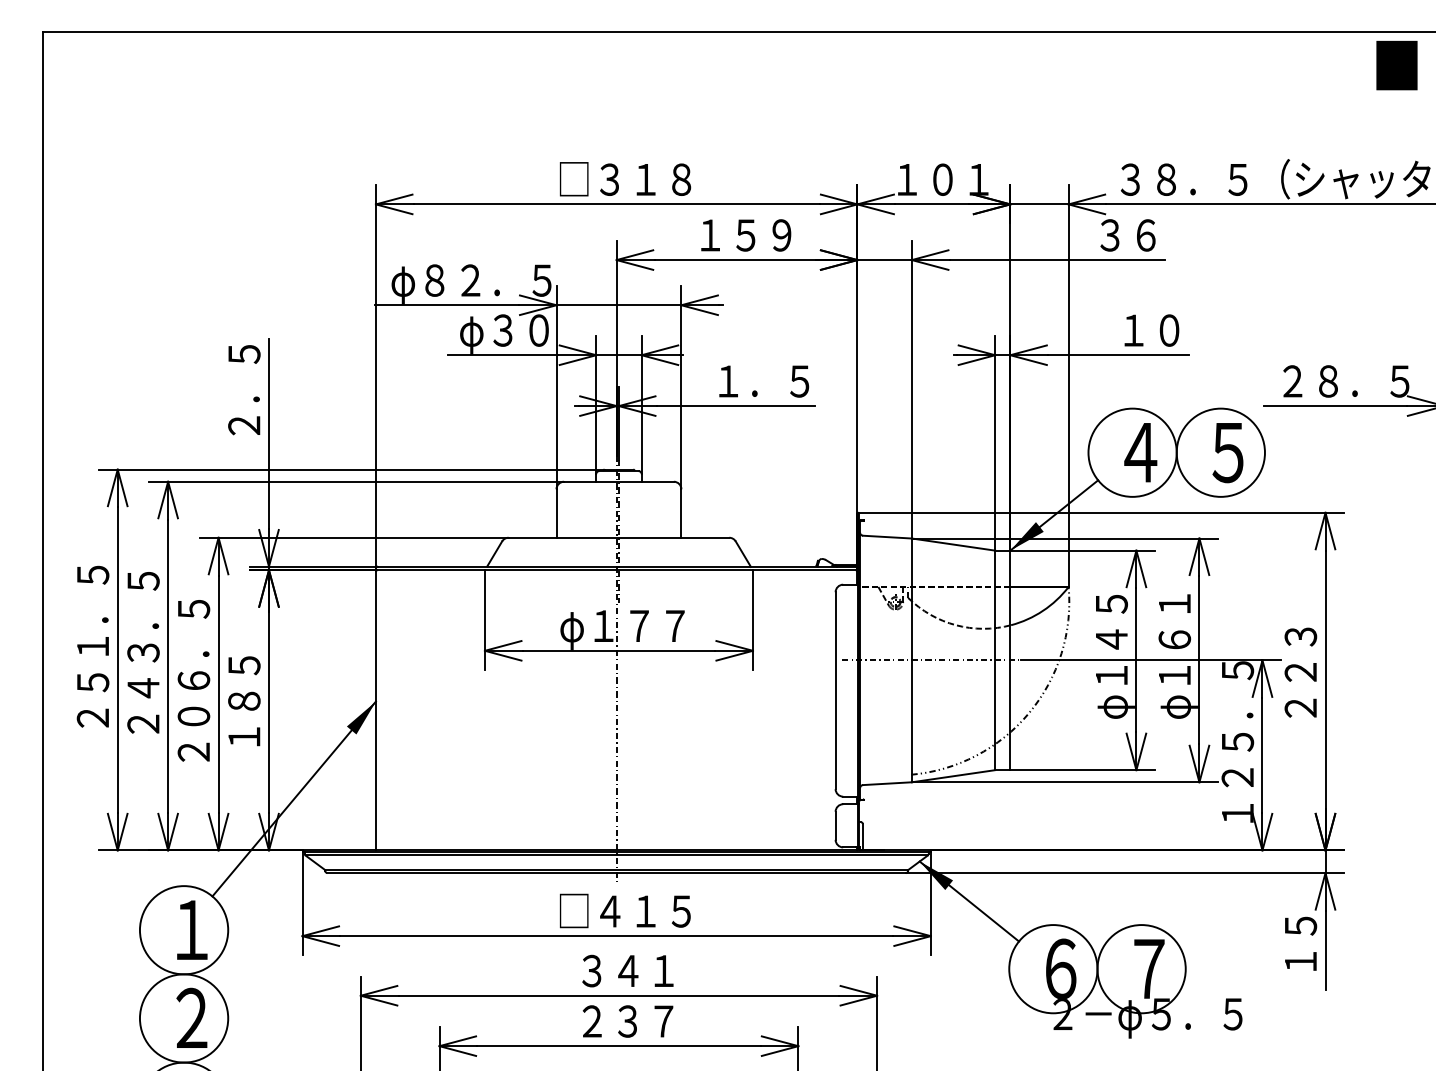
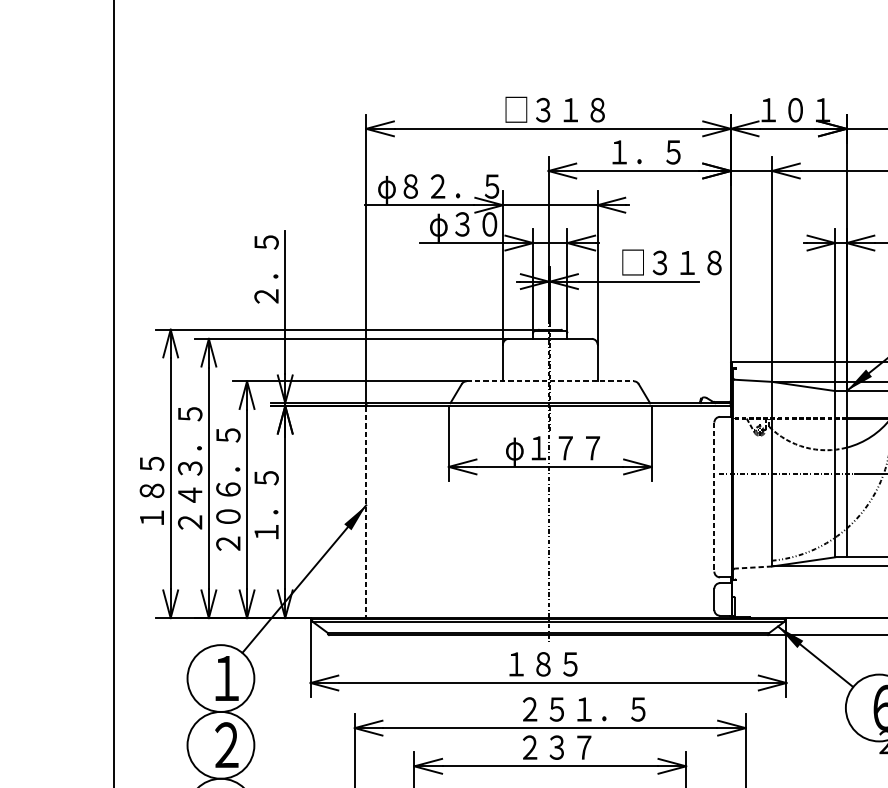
text: (762, 235) -> (658, 152), １５９ -> １．５
text: (779, 380) -> (671, 262), １．５ -> □３１８
line: (619, 537) -> (550, 381), solid -> dashed
text: (92, 646) -> (151, 463), ２５１．５ -> １８５
line: (835, 691) -> (714, 497), solid -> dashed
text: (244, 702) -> (266, 506), １８５ -> １．５
line: (375, 711) -> (365, 512), solid -> dashed
line: (887, 783) -> (753, 567), solid -> dashed
text: (624, 910) -> (554, 663), □４１５ -> １８５
text: (663, 971) -> (584, 709), ３４１ -> ２５１．５

